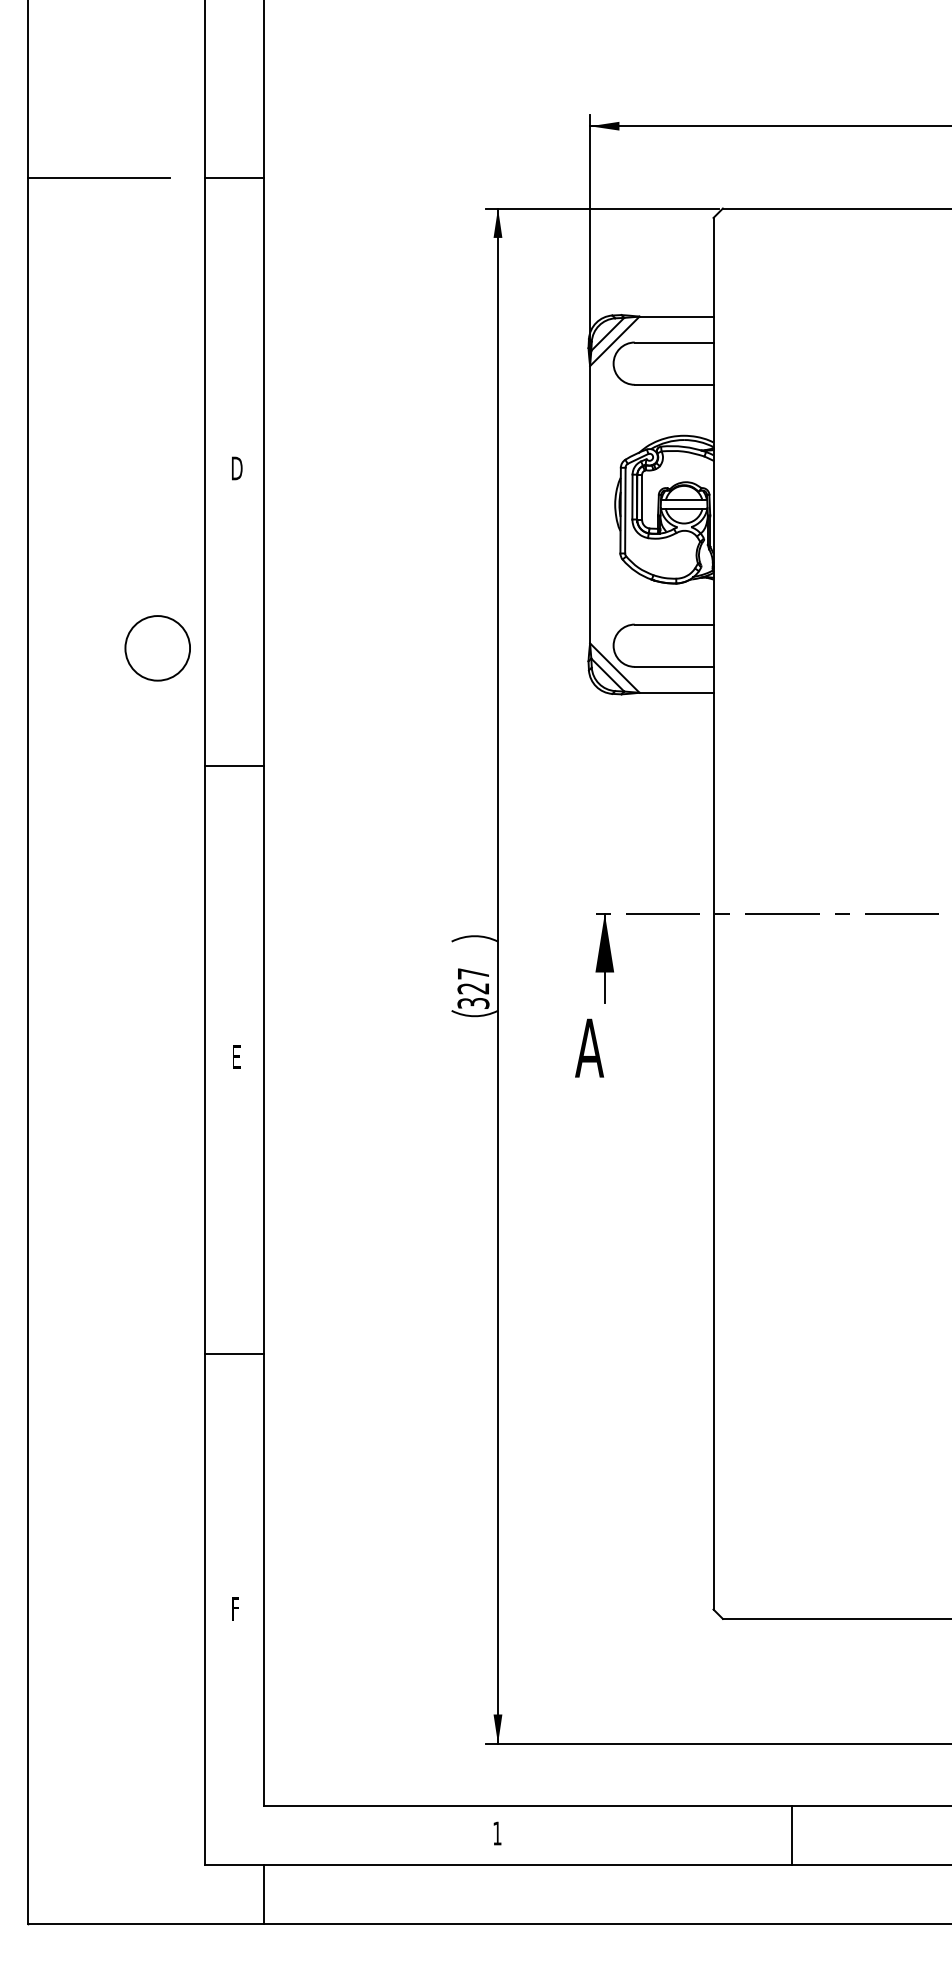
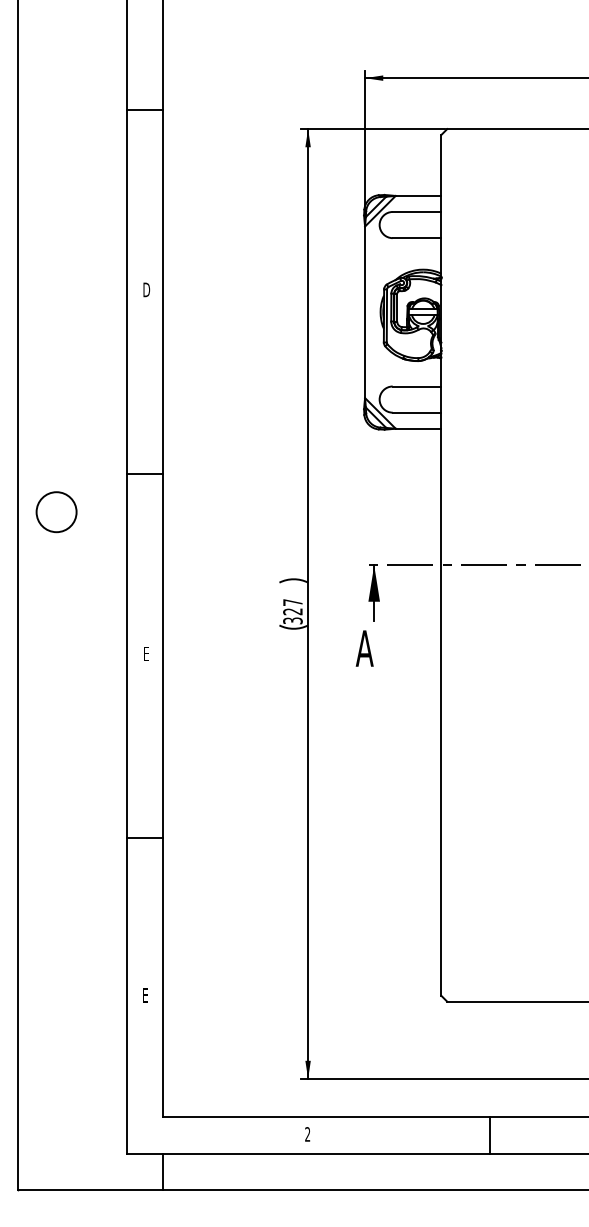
line: (97, 178) -> (60, 110), removed
circle: (157, 648) -> (56, 512), moved
text: (235, 1608) -> (145, 995), F -> E
text: (497, 1833) -> (307, 1134), 1 -> 2

